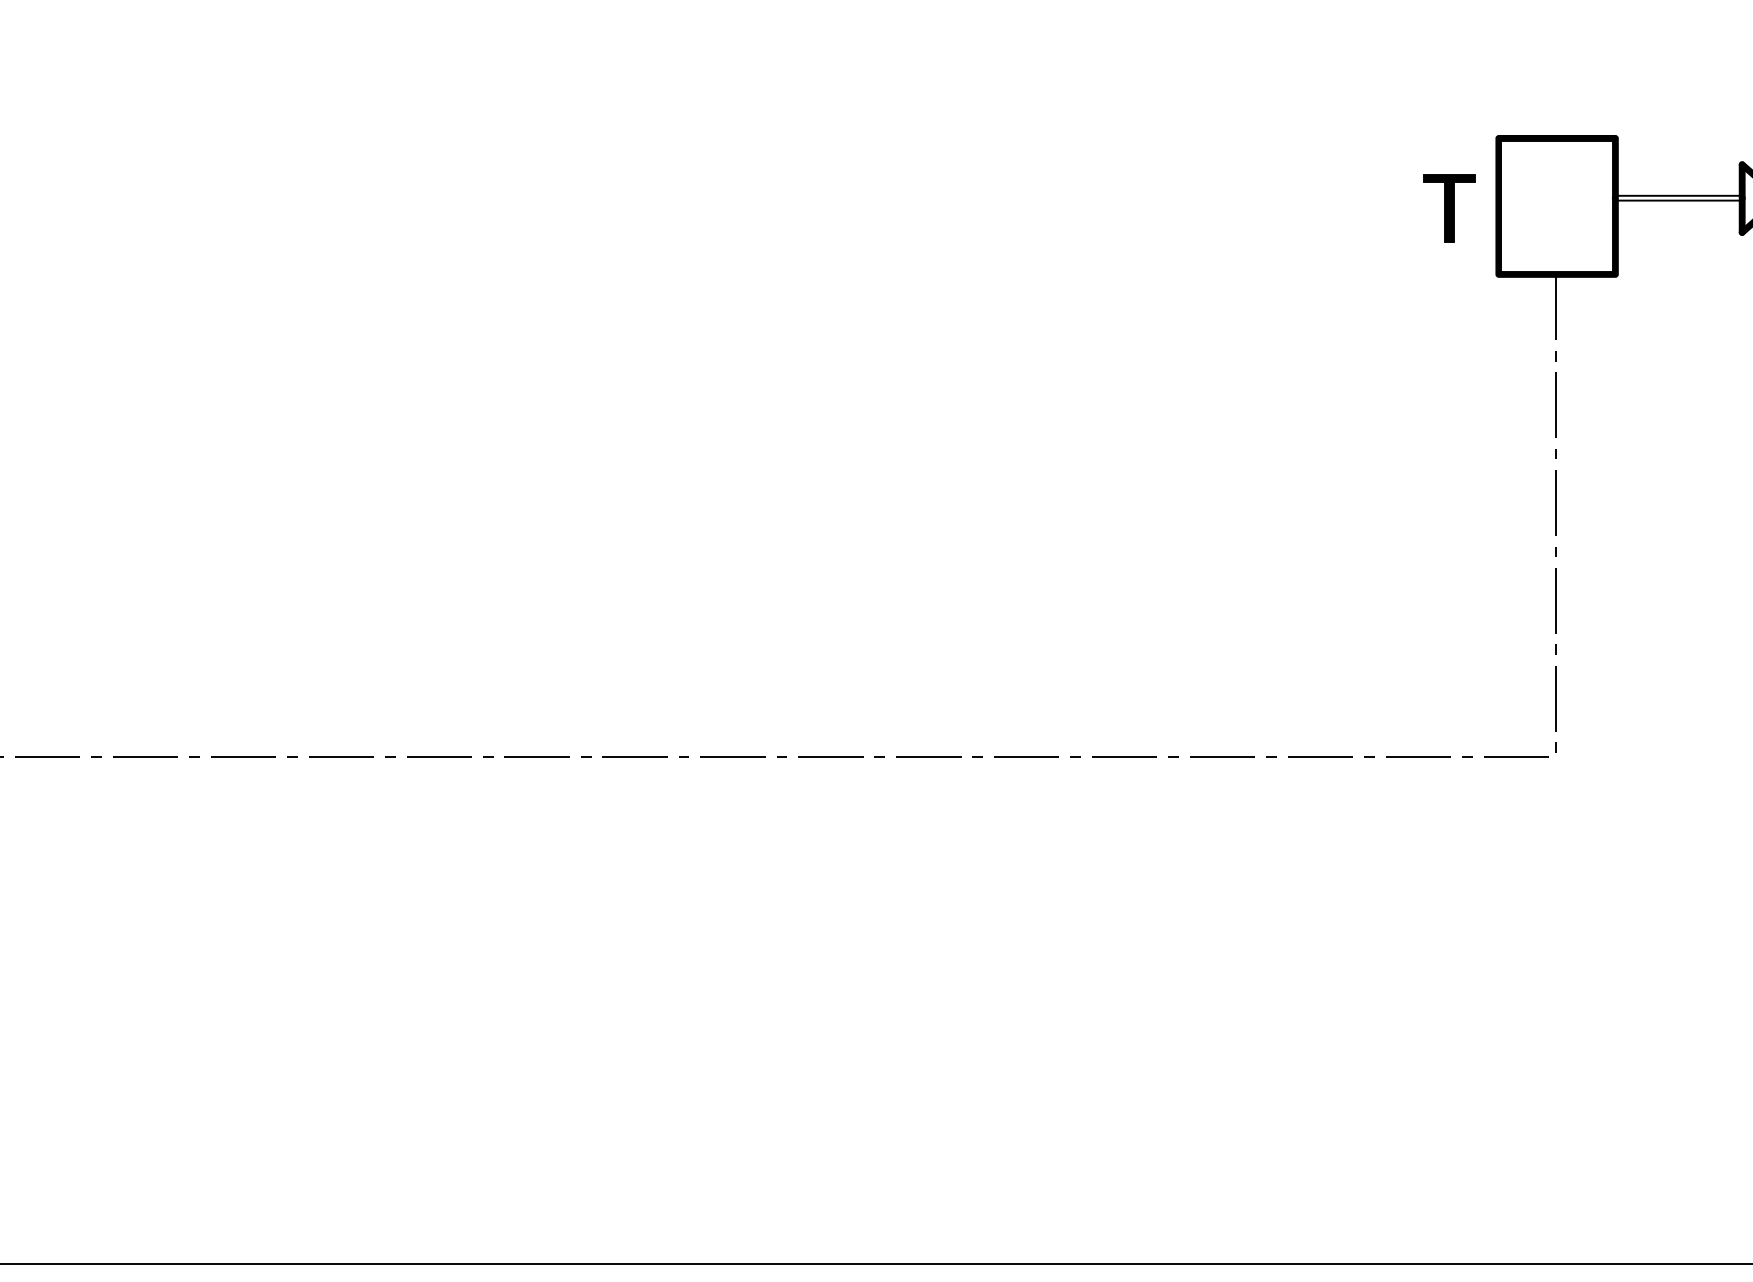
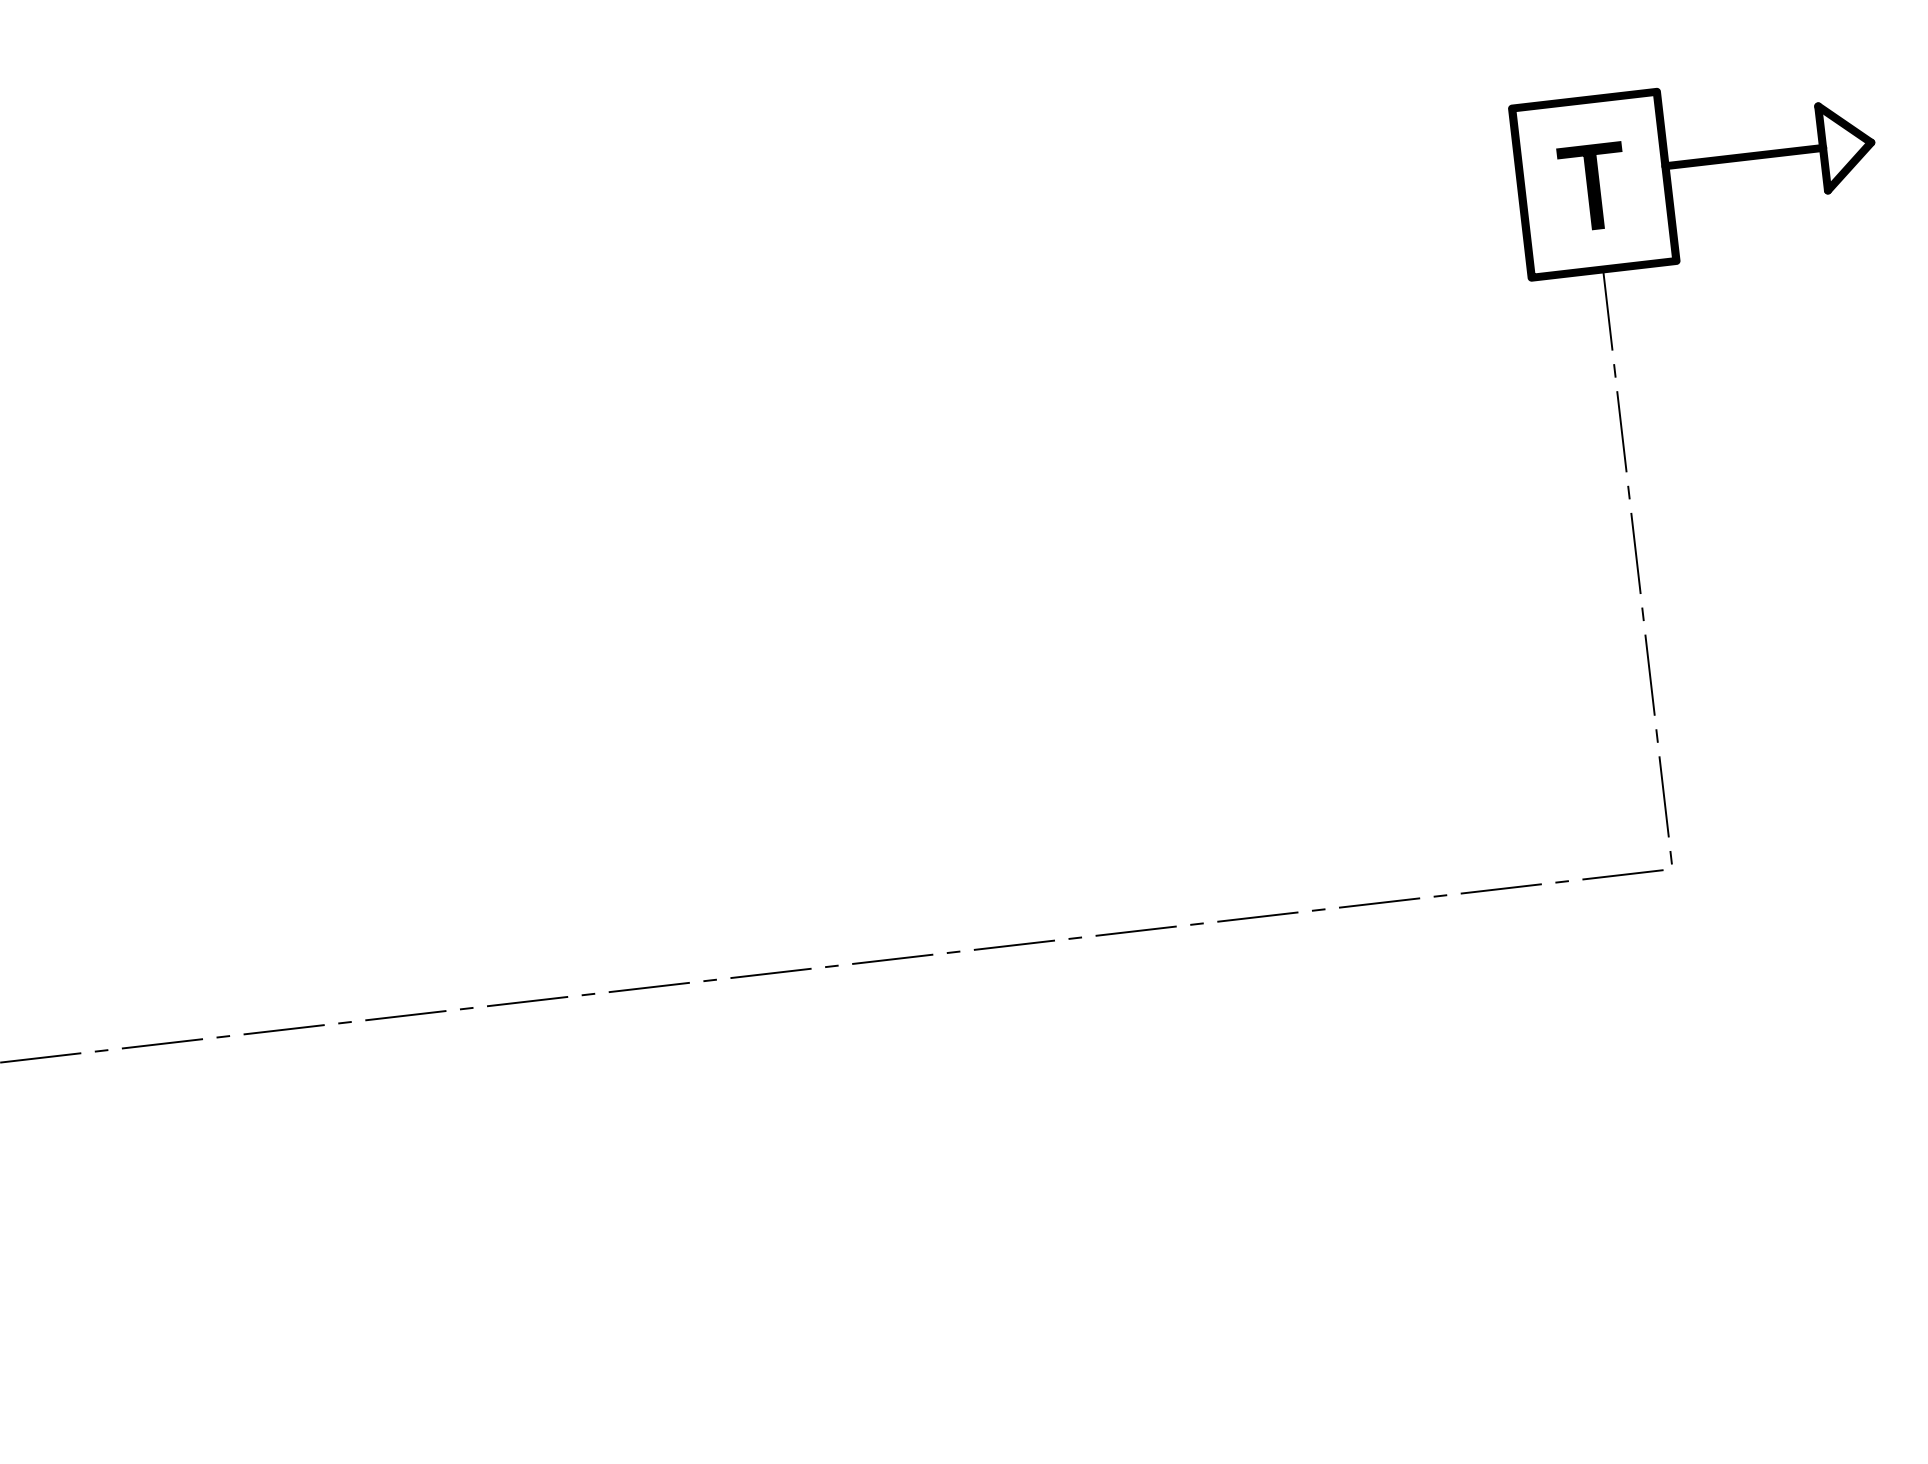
fill: (1678, 197) -> (1743, 156), added
part: (1449, 208) -> (1593, 187), moved

